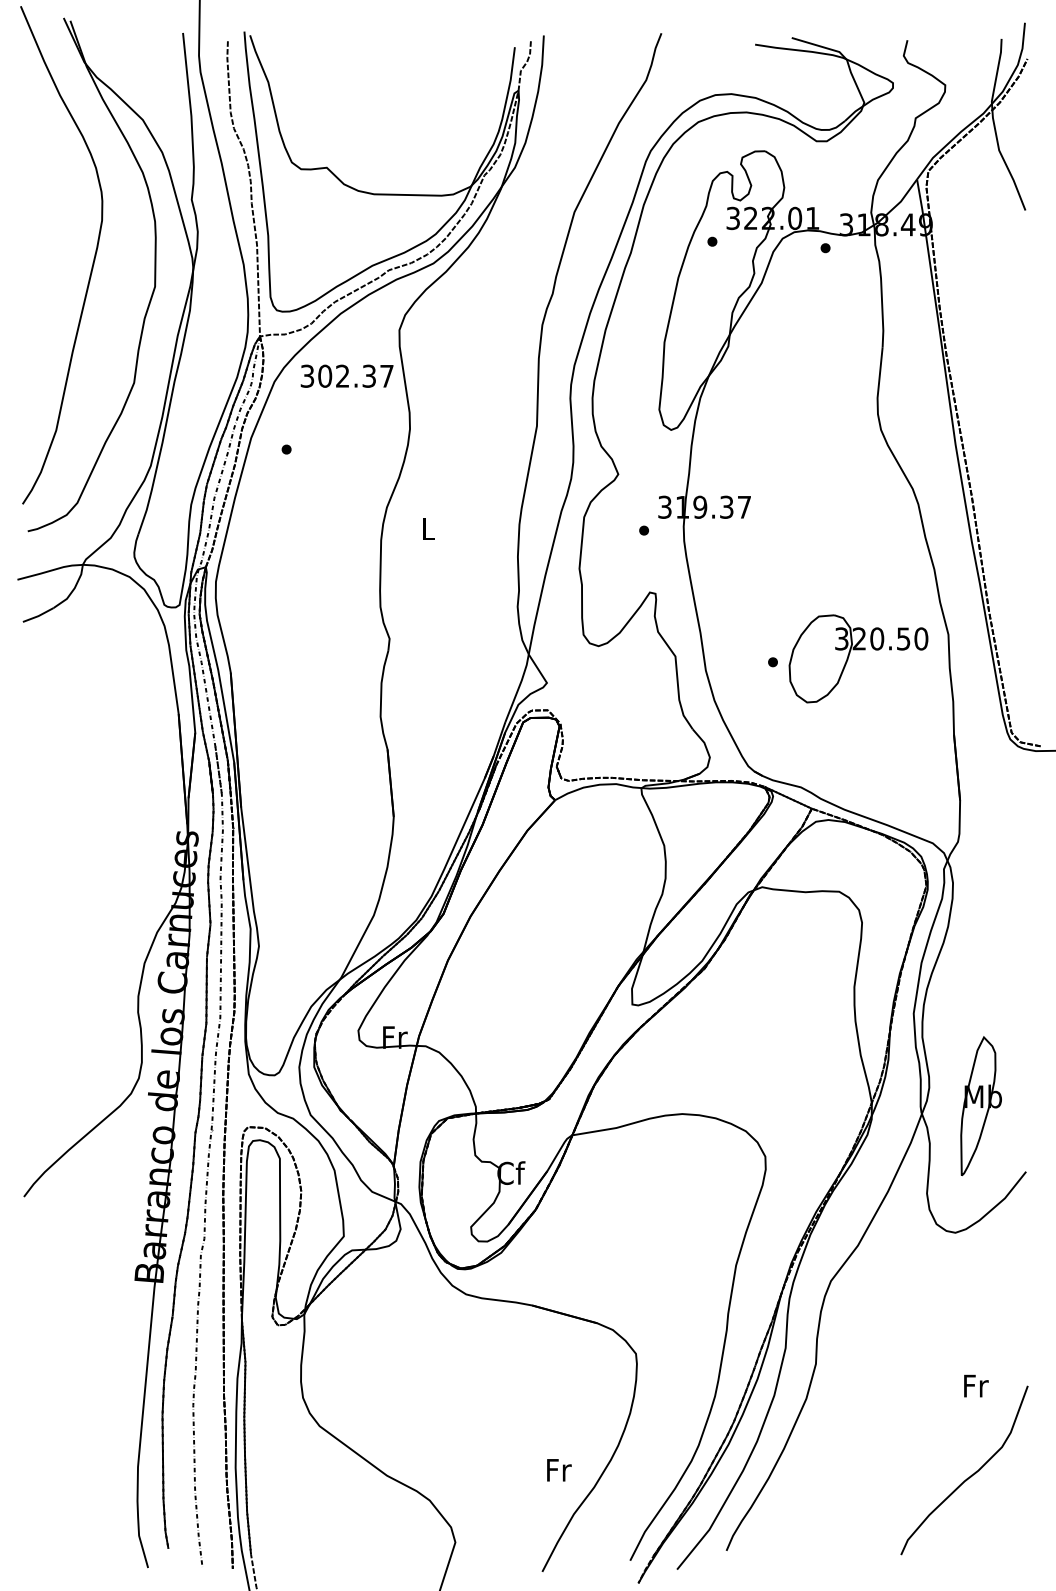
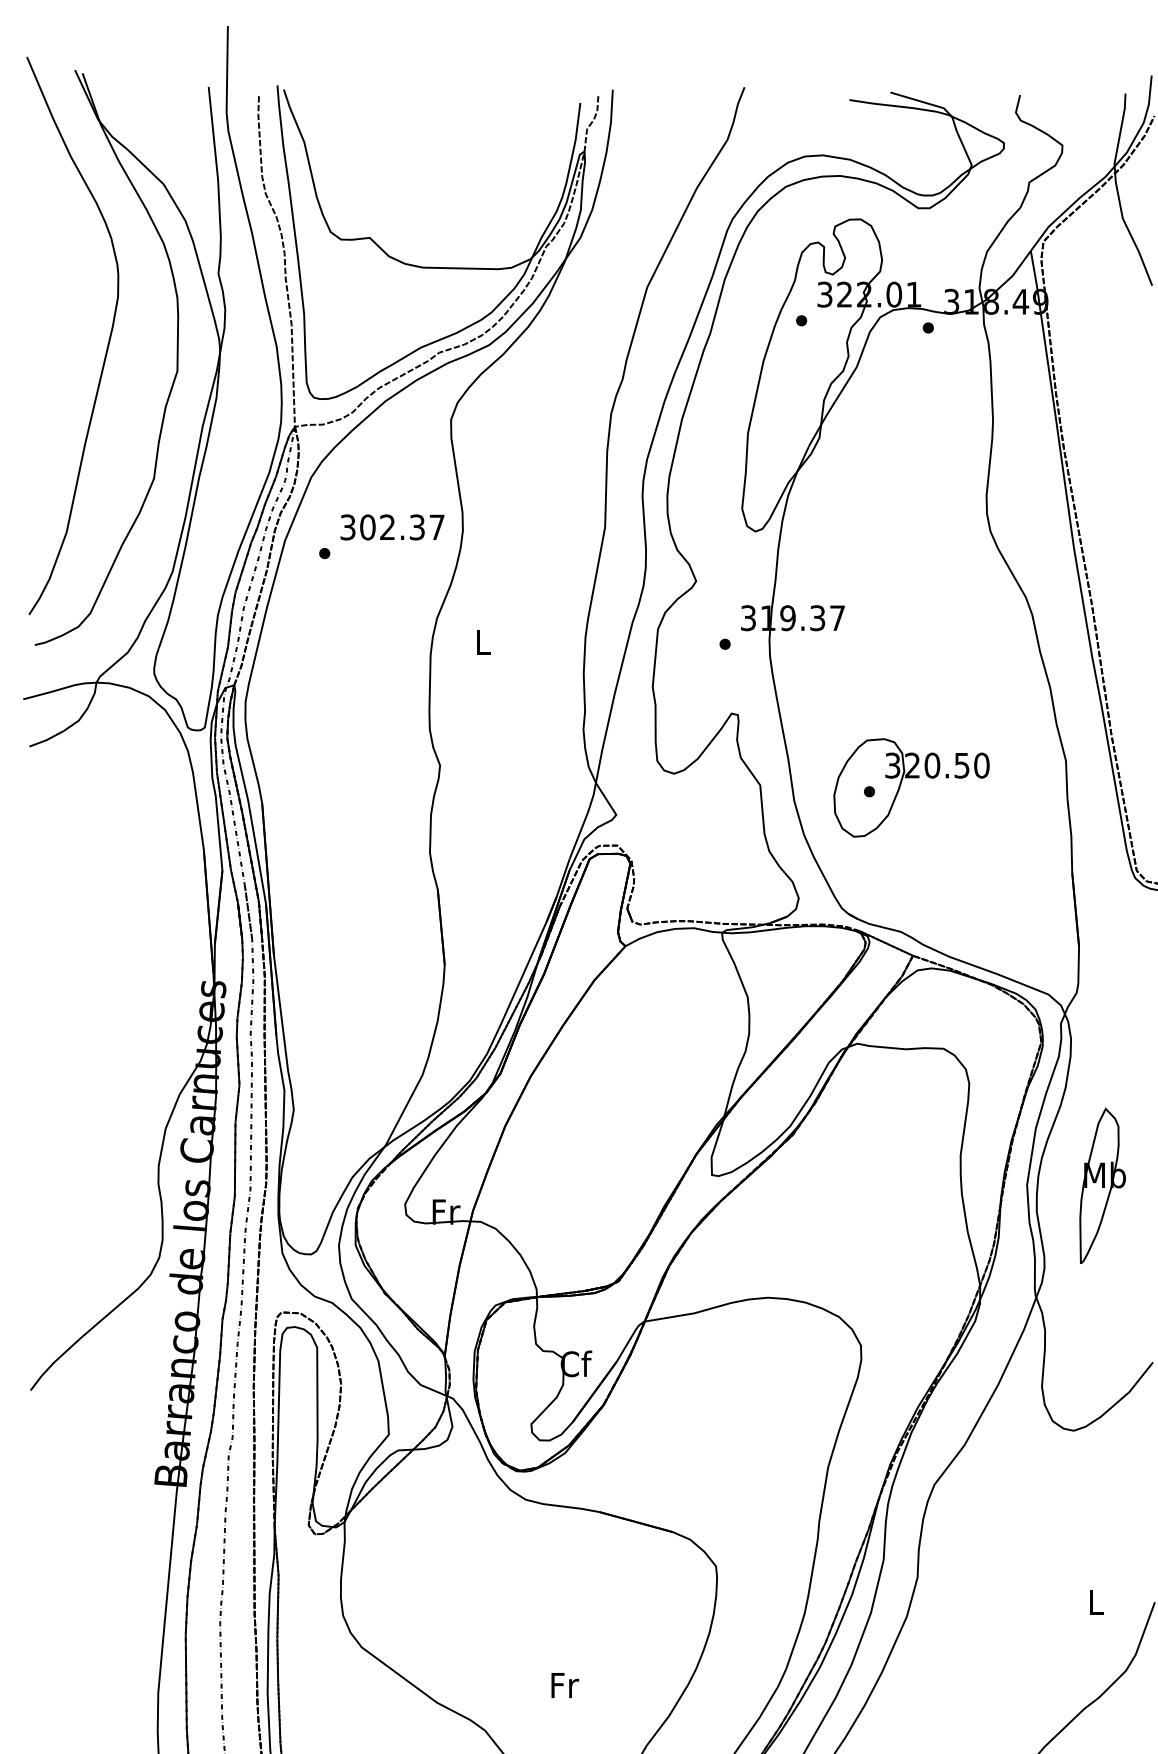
text: (346, 375) -> (391, 526), moved
part: (858, 650) -> (911, 778), moved
part: (980, 1106) -> (1101, 1186), moved
text: (976, 1385) -> (1097, 1601), Fr -> L
text: (559, 1470) -> (565, 1685), moved

